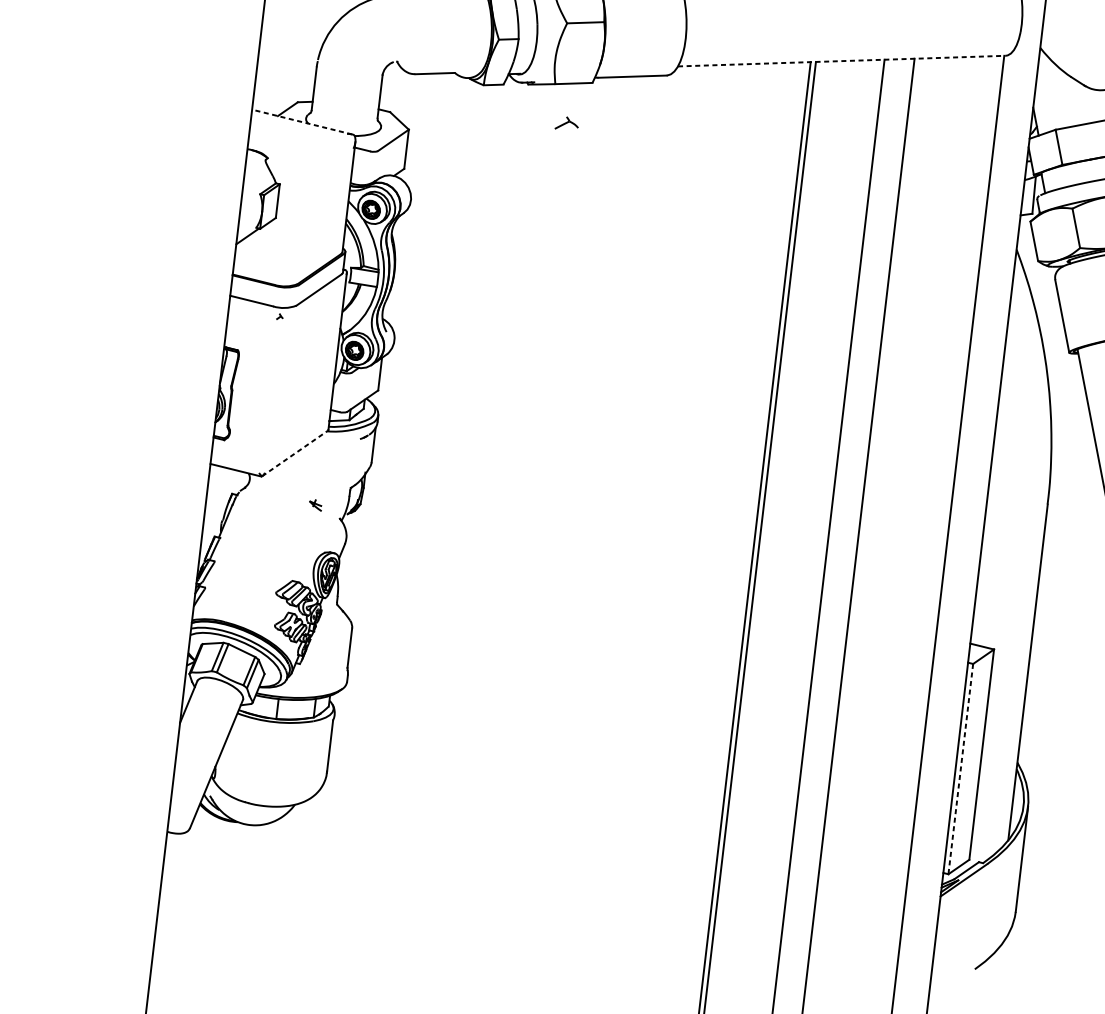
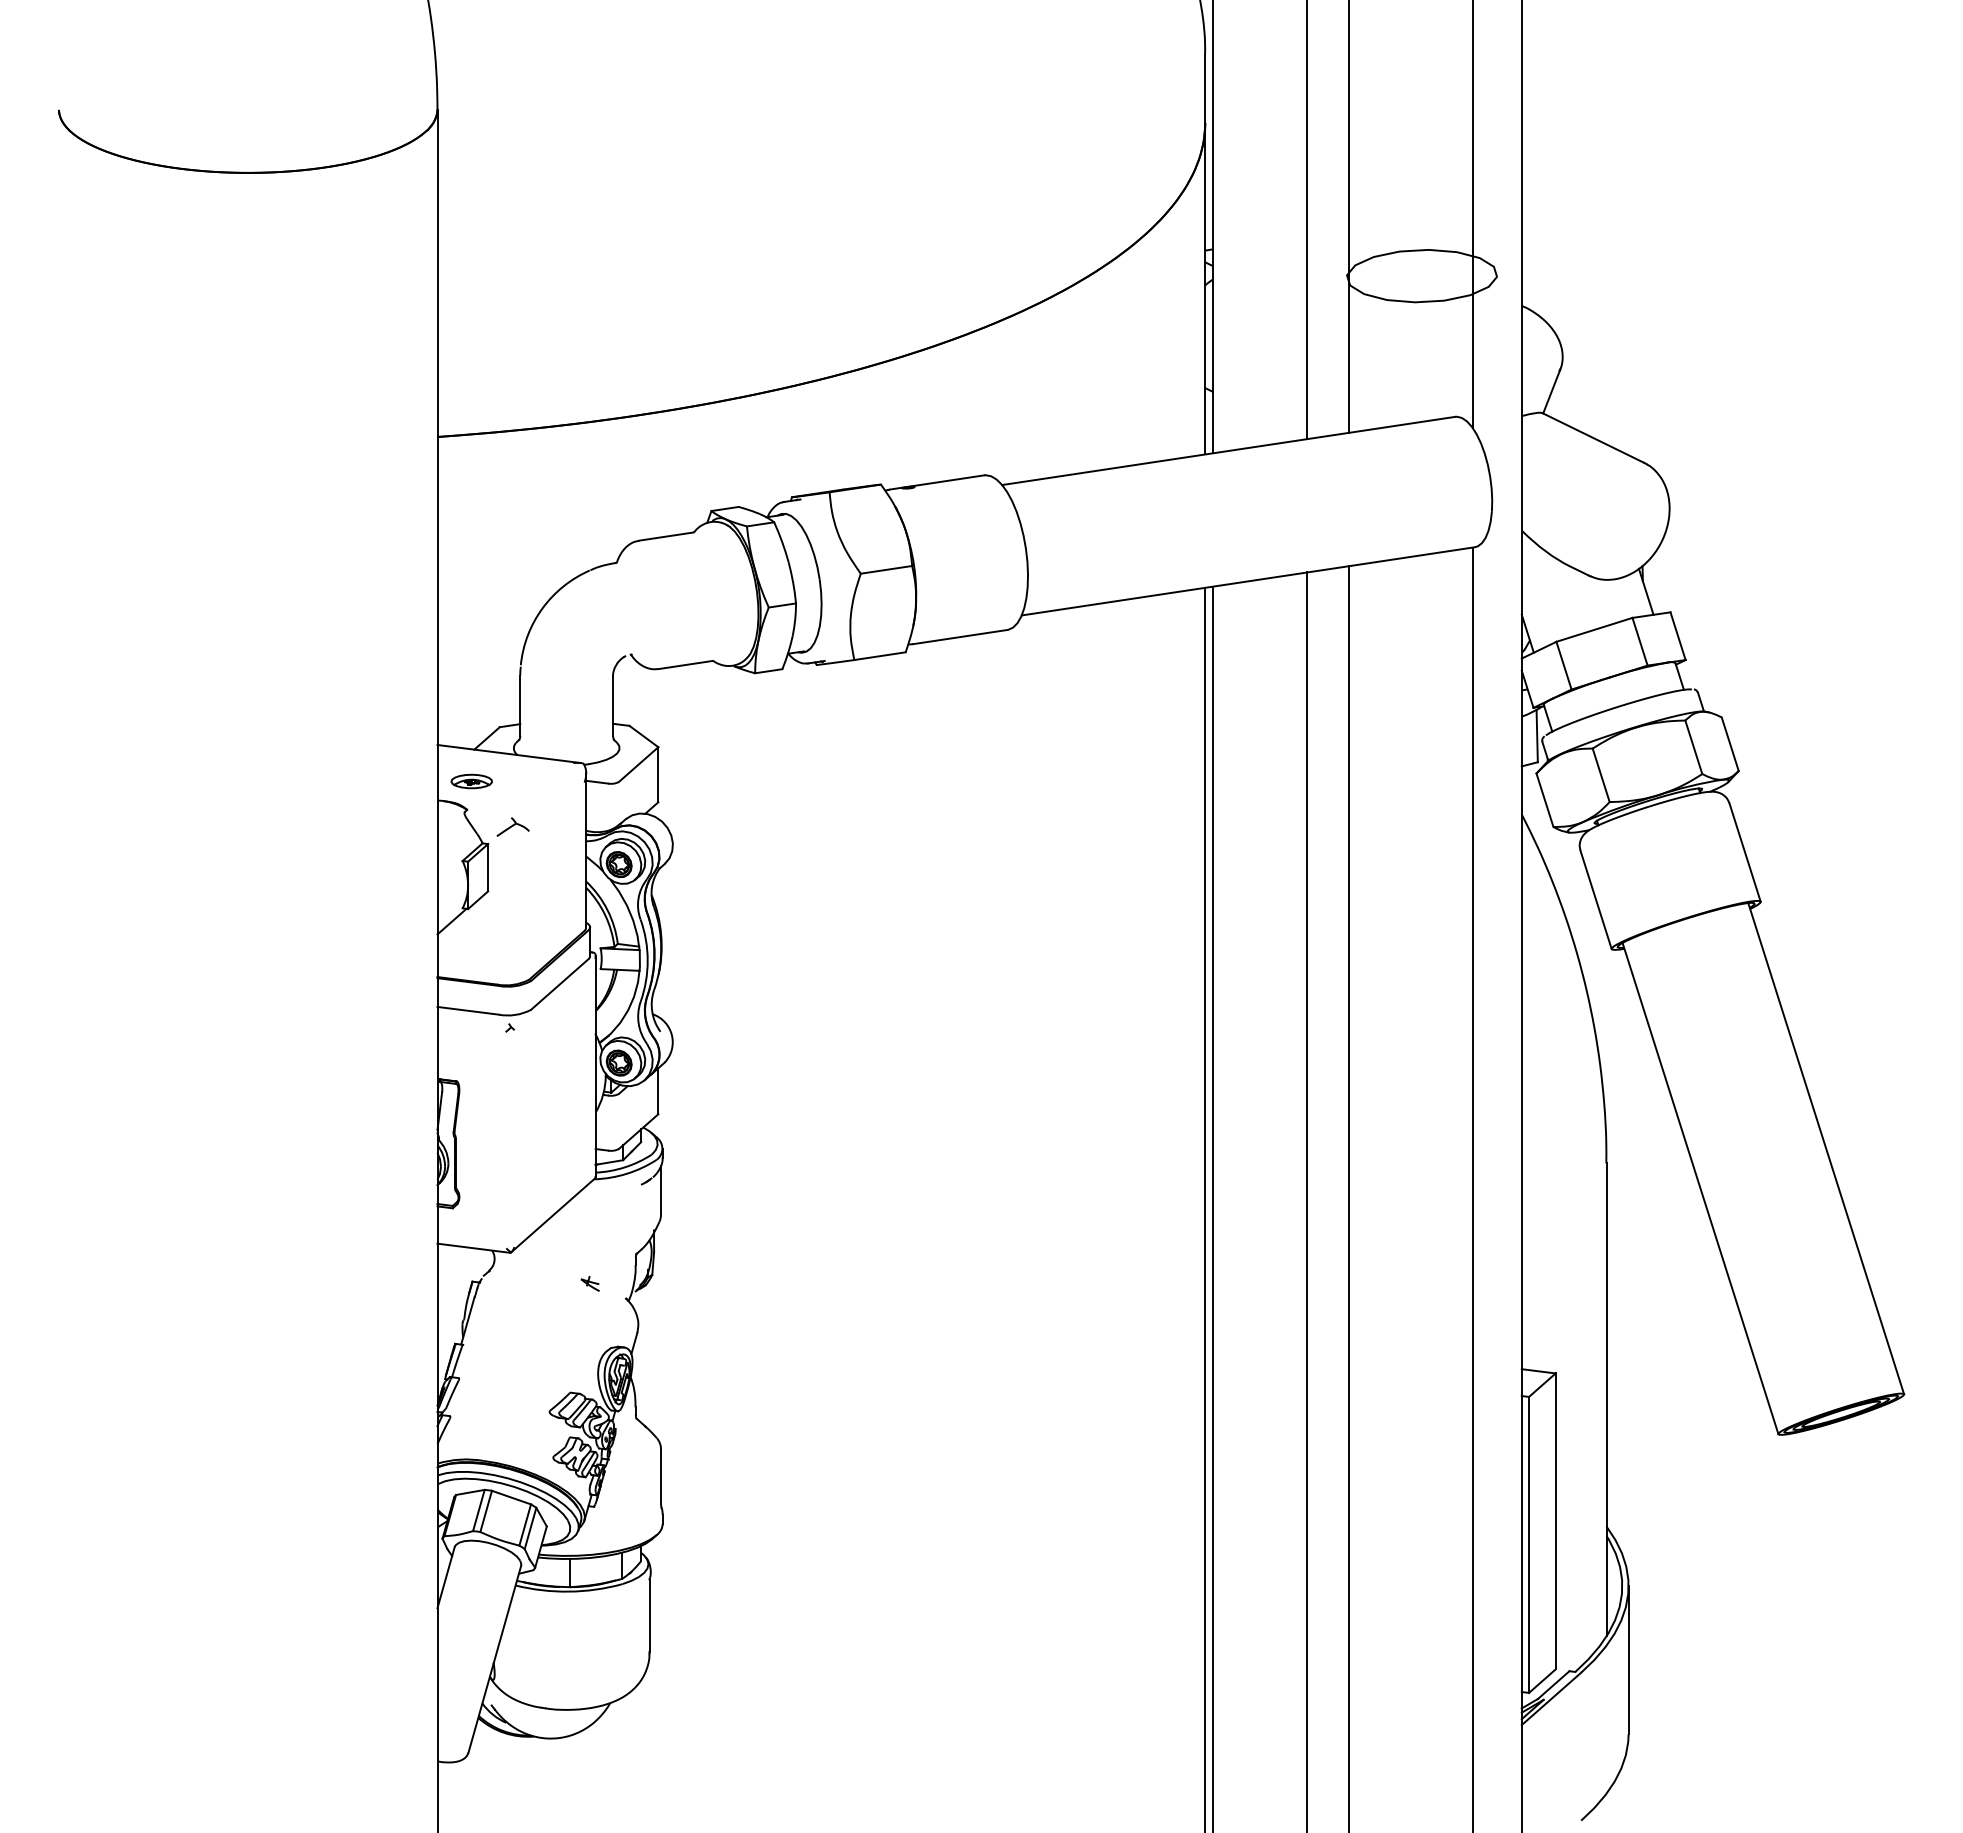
line: (841, 61) -> (1248, 581), dashed -> solid
line: (301, 121) -> (508, 753), dashed -> solid
part: (566, 123) -> (512, 826), moved
part: (273, 138) -> (471, 781), added
line: (295, 453) -> (553, 1215), dashed -> solid
line: (961, 768) -> (1529, 1544), dashed -> solid

